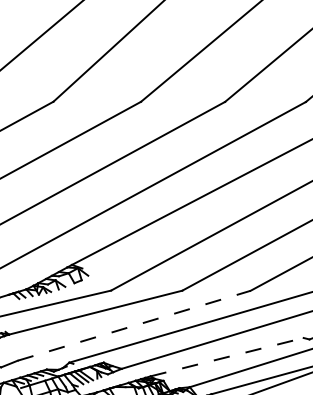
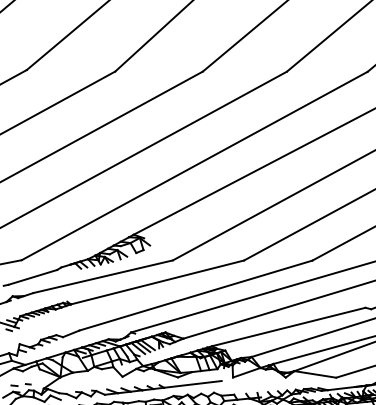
line: (134, 325) -> (196, 295), dashed -> solid
line: (226, 356) -> (288, 326), dashed -> solid

